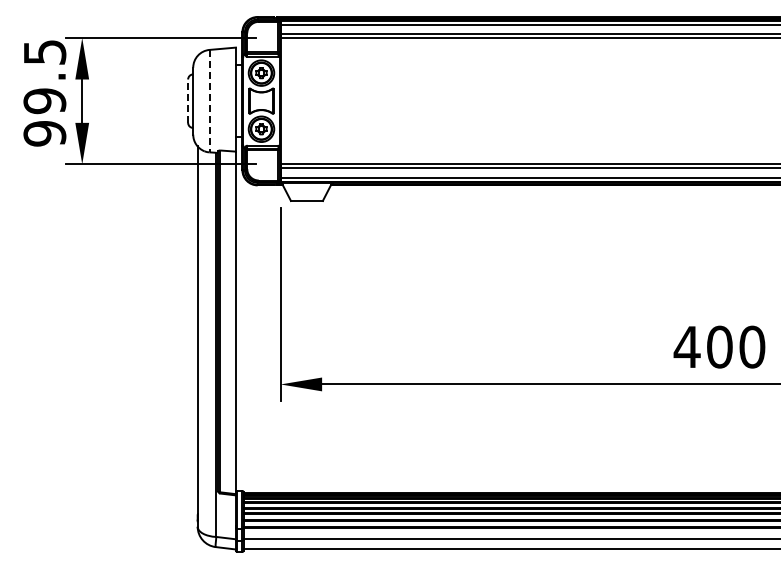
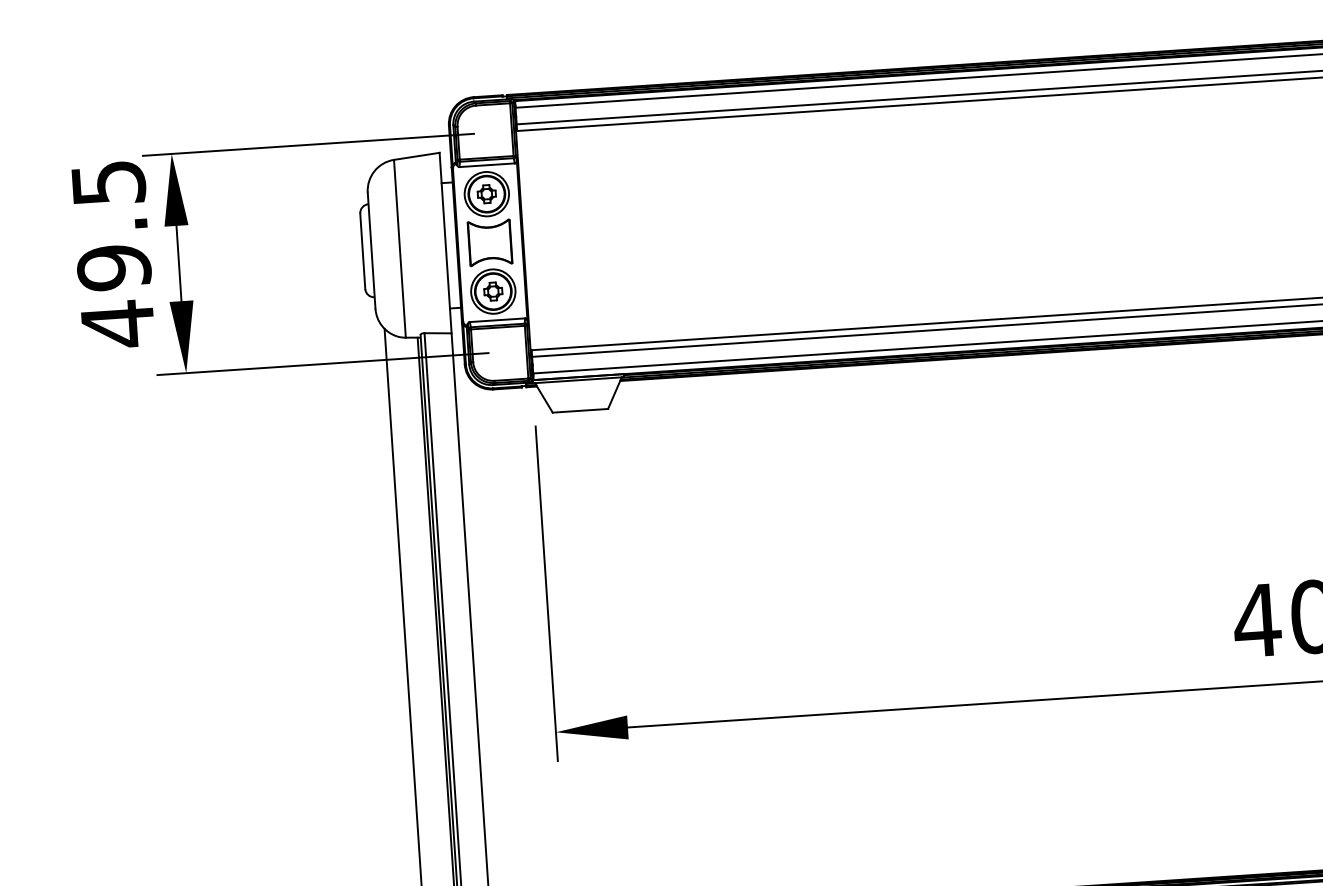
line: (188, 101) -> (363, 251), dashed -> solid
line: (209, 101) -> (399, 249), dashed -> solid
text: (44, 133) -> (117, 323), 99.5 -> 49.5

